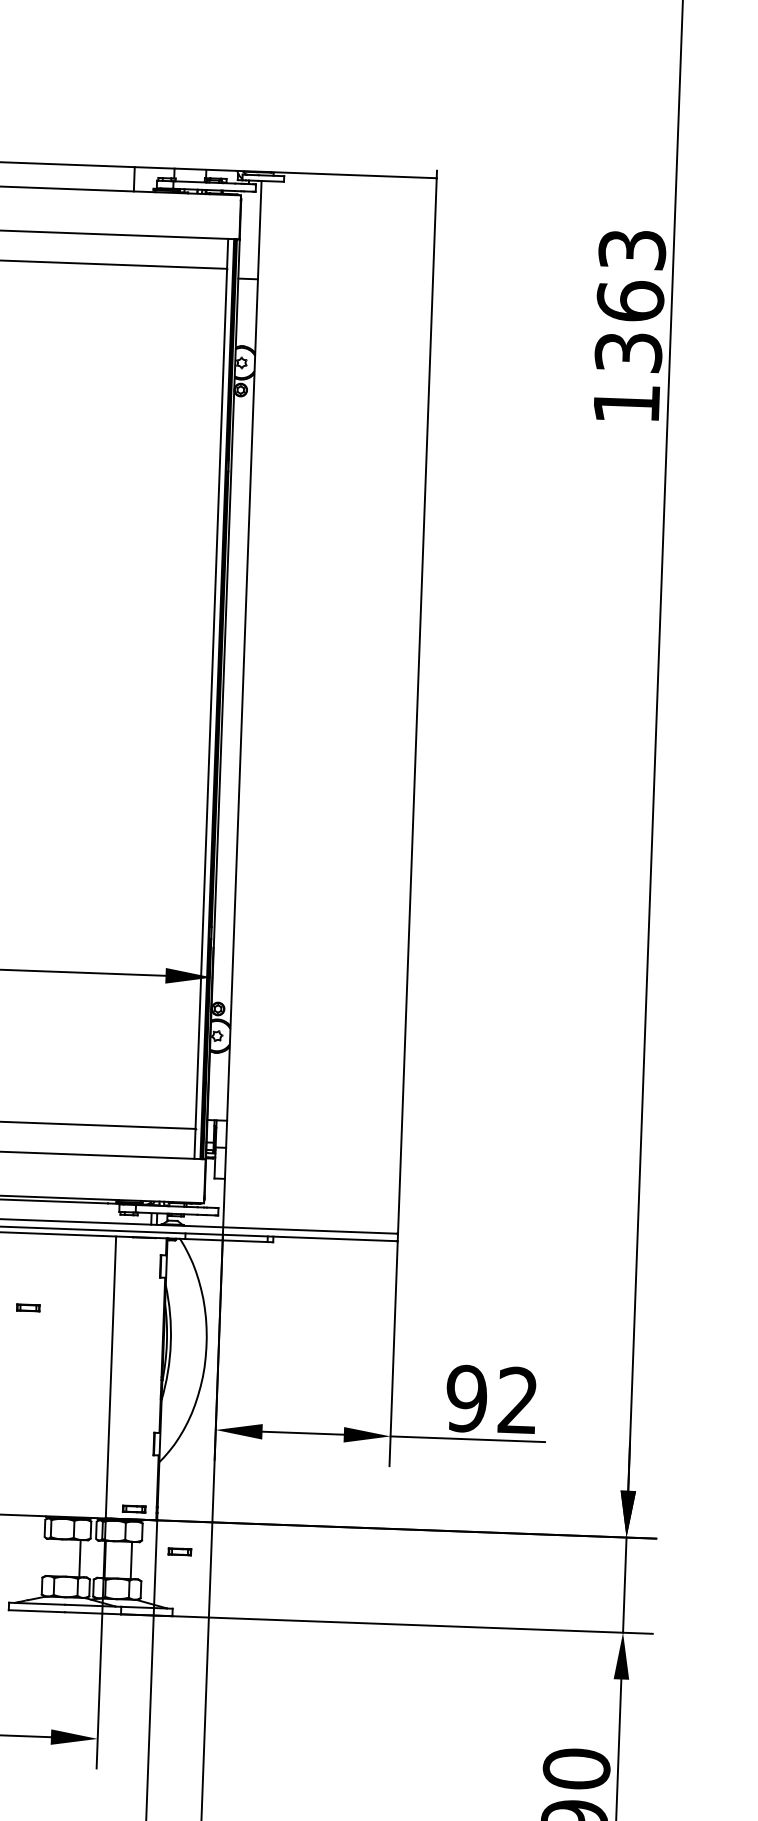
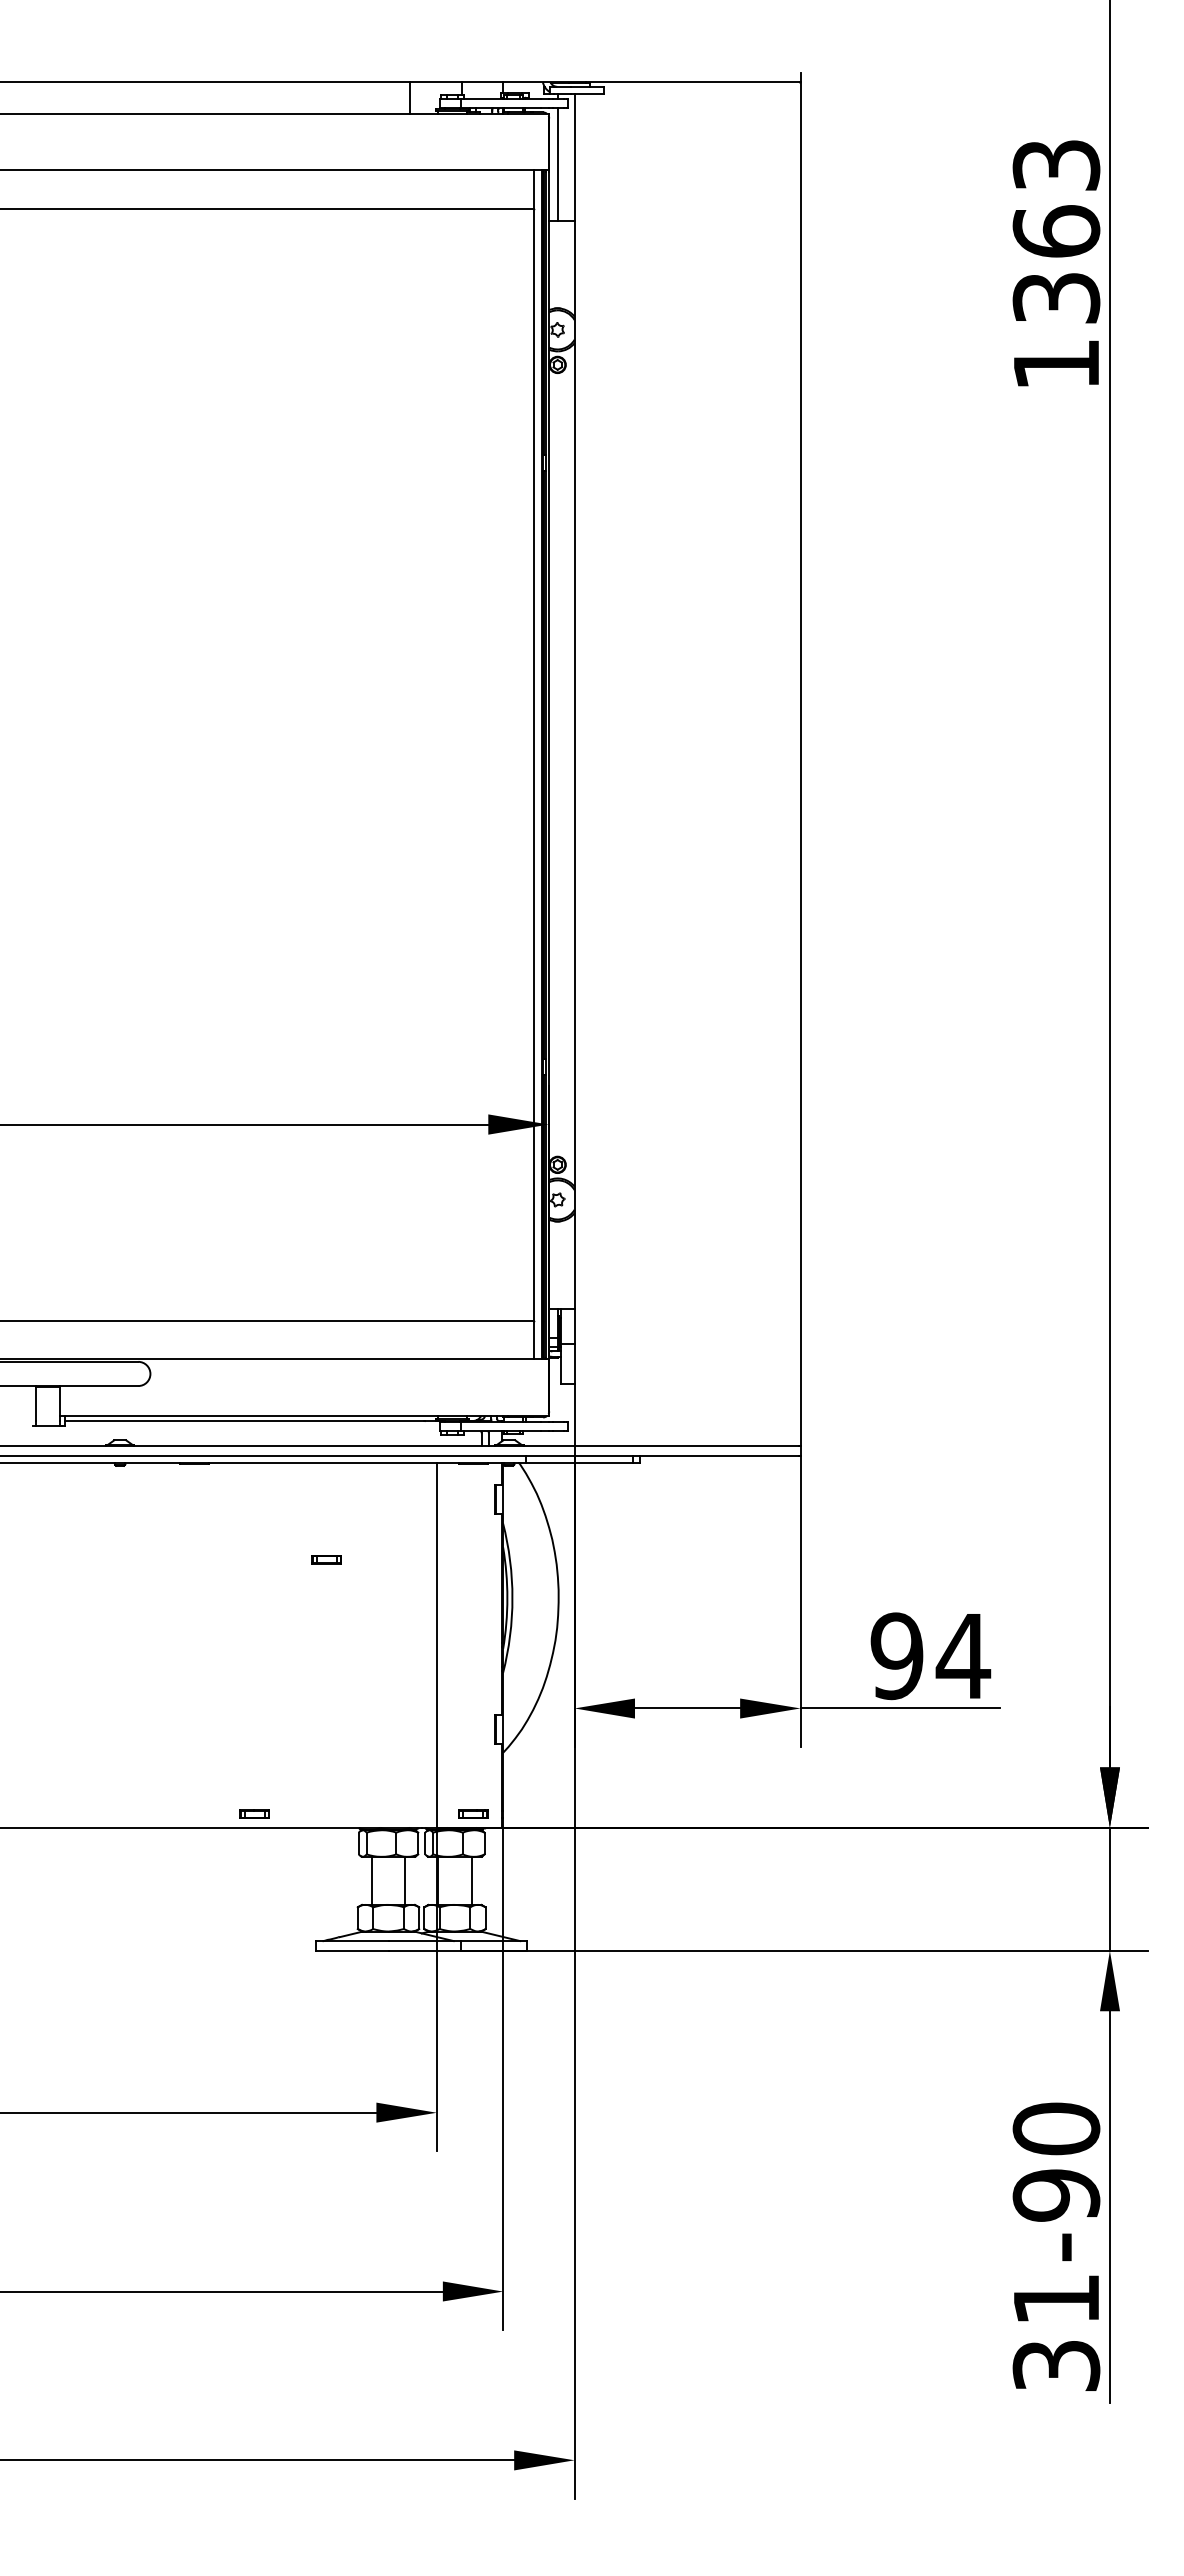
line: (247, 235) -> (558, 164), added
text: (518, 1400) -> (963, 1655), 92 -> 94
part: (180, 1551) -> (534, 1866), removed
line: (53, 1557) -> (371, 1880), added

